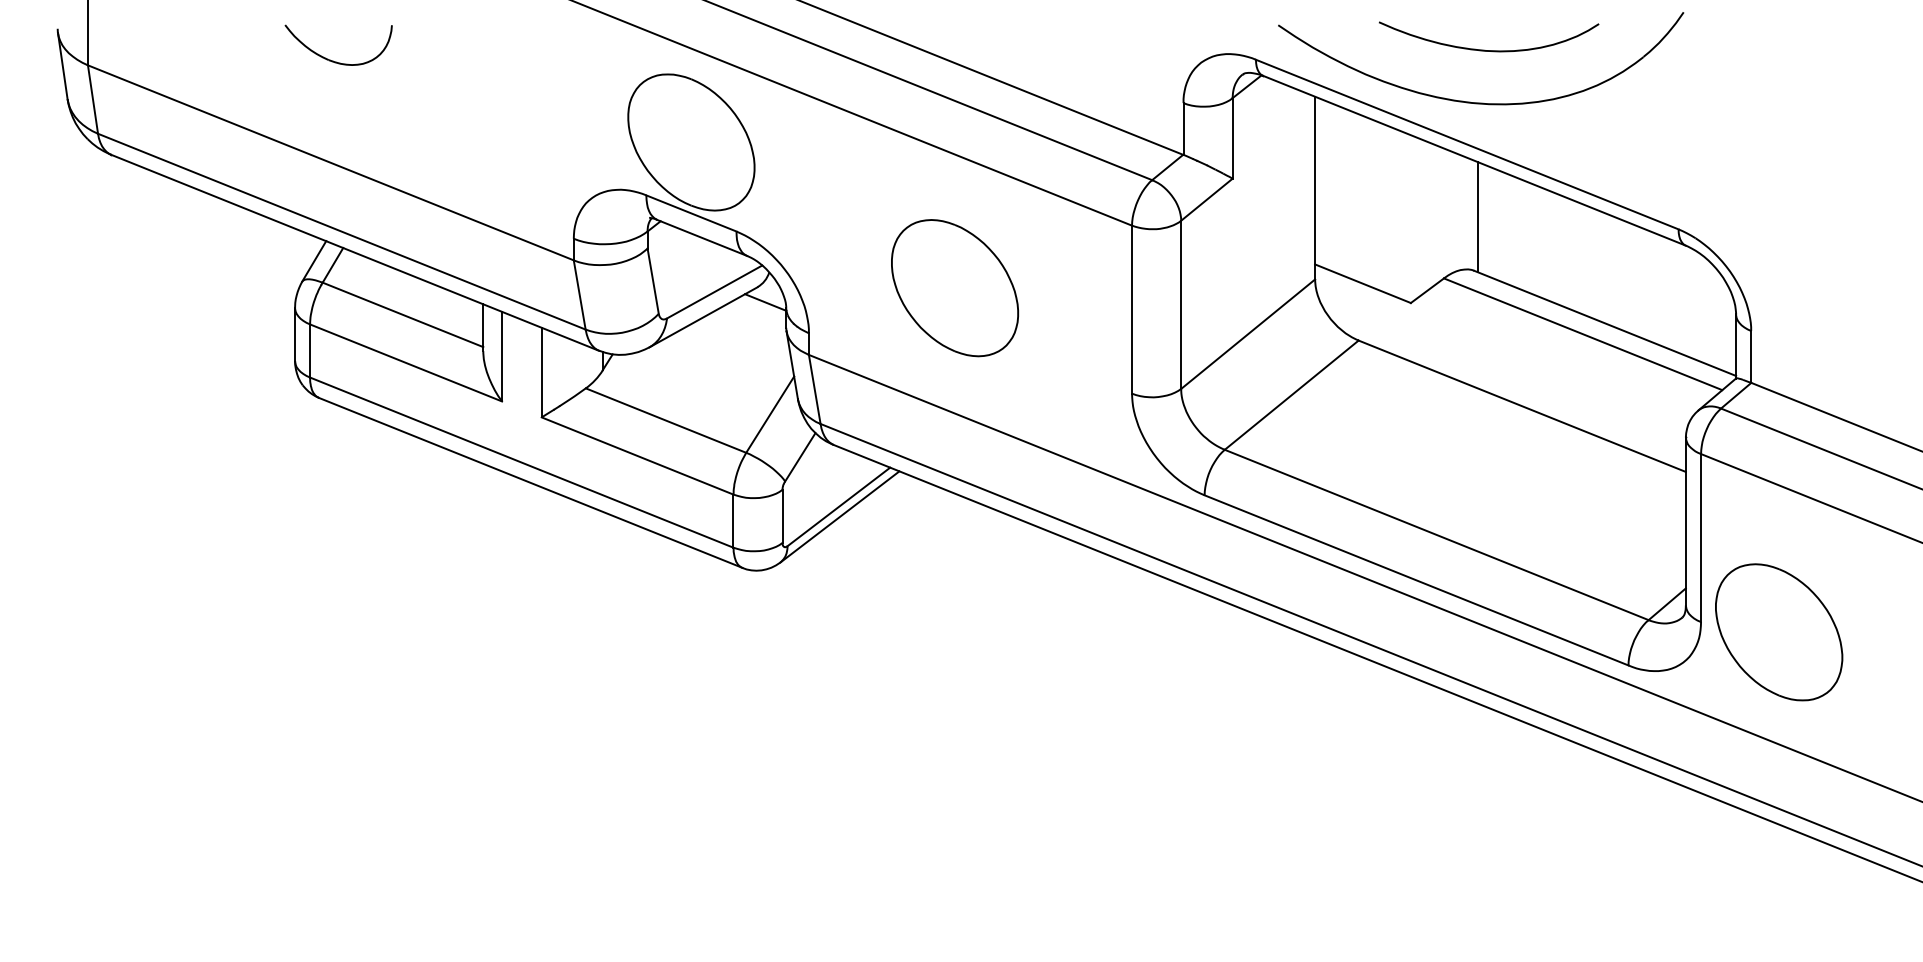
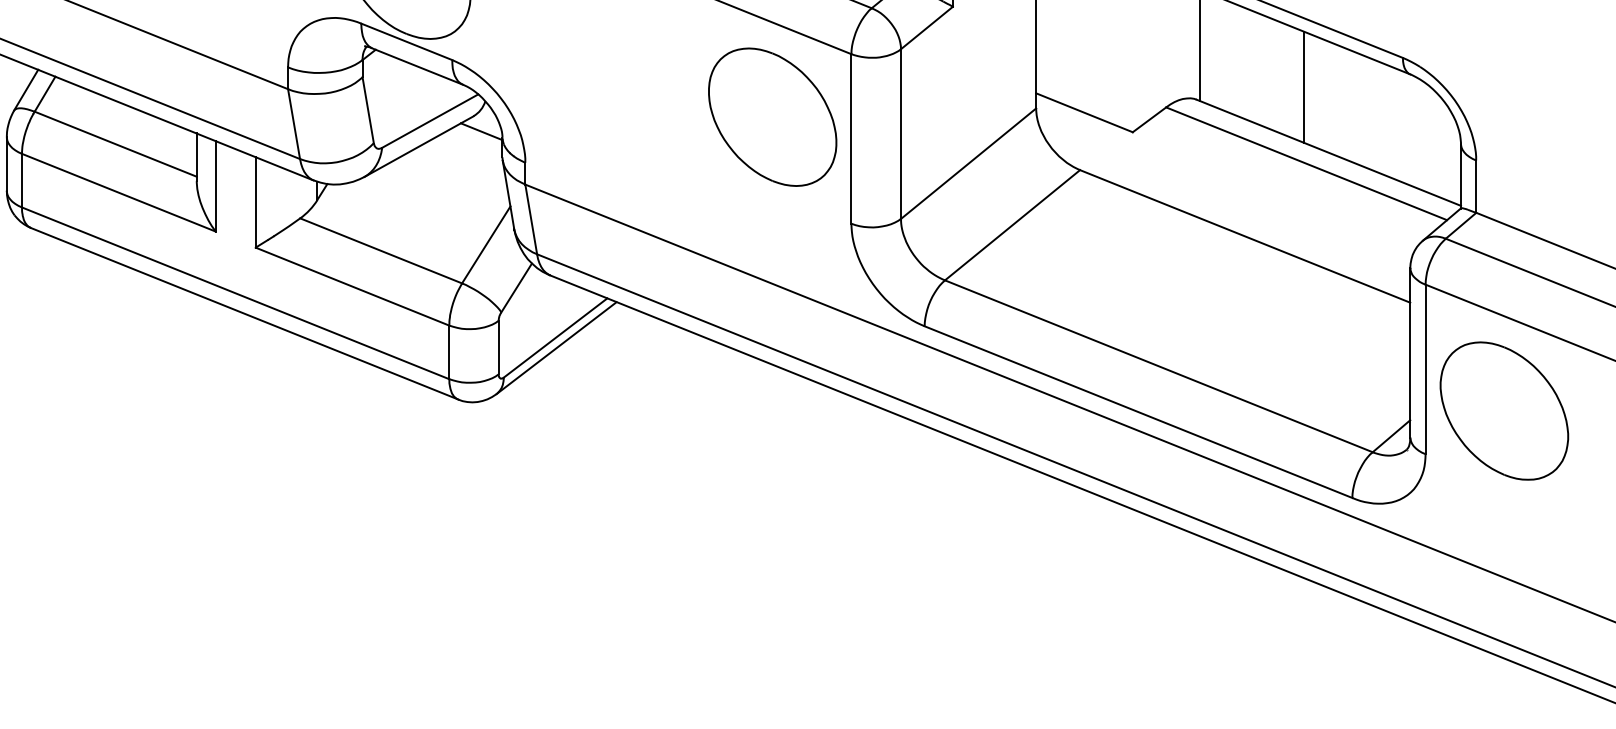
line: (1580, 258) -> (1303, 87), added
part: (955, 288) -> (773, 117), moved
part: (1779, 632) -> (1504, 411), moved

